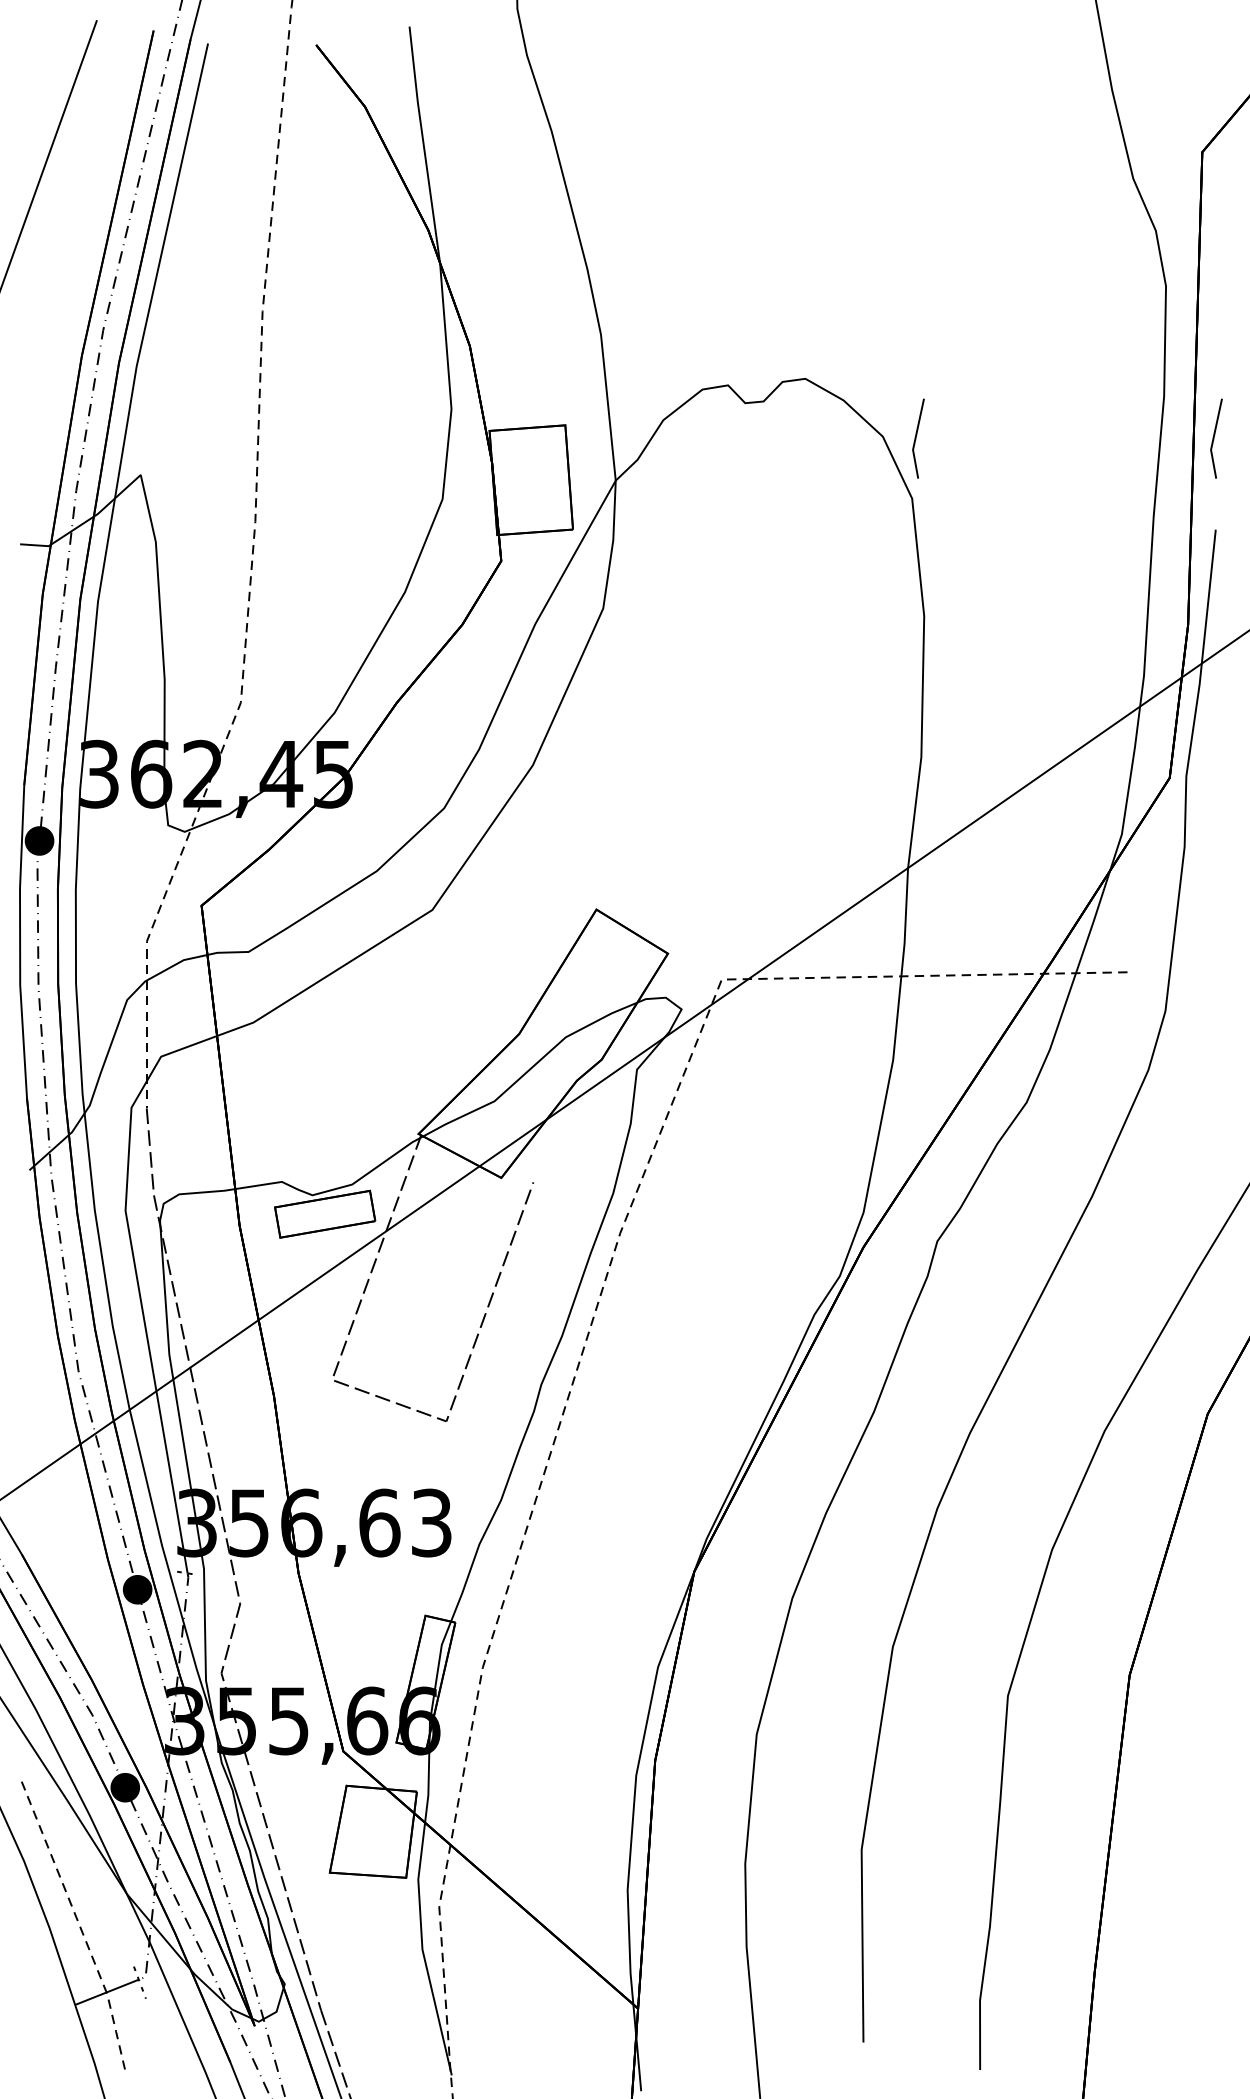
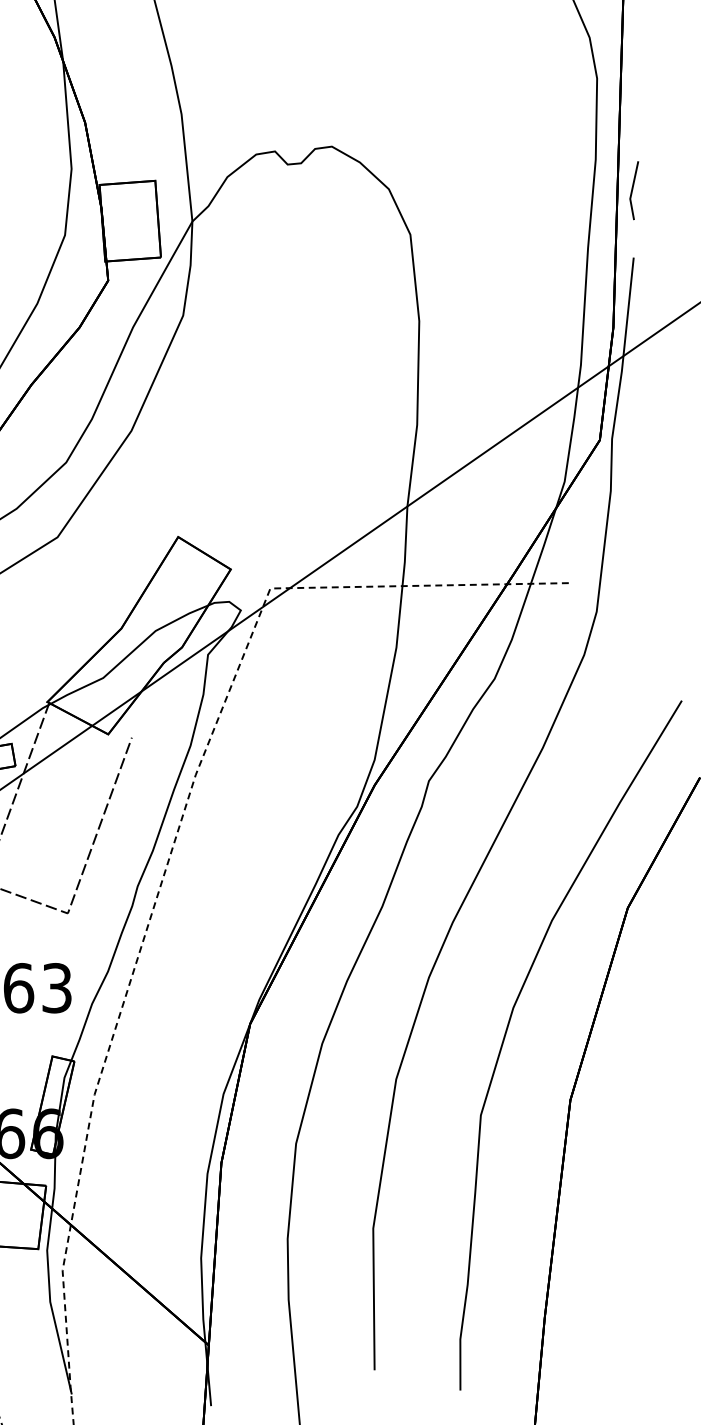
line: (916, 438) -> (413, 190), removed

